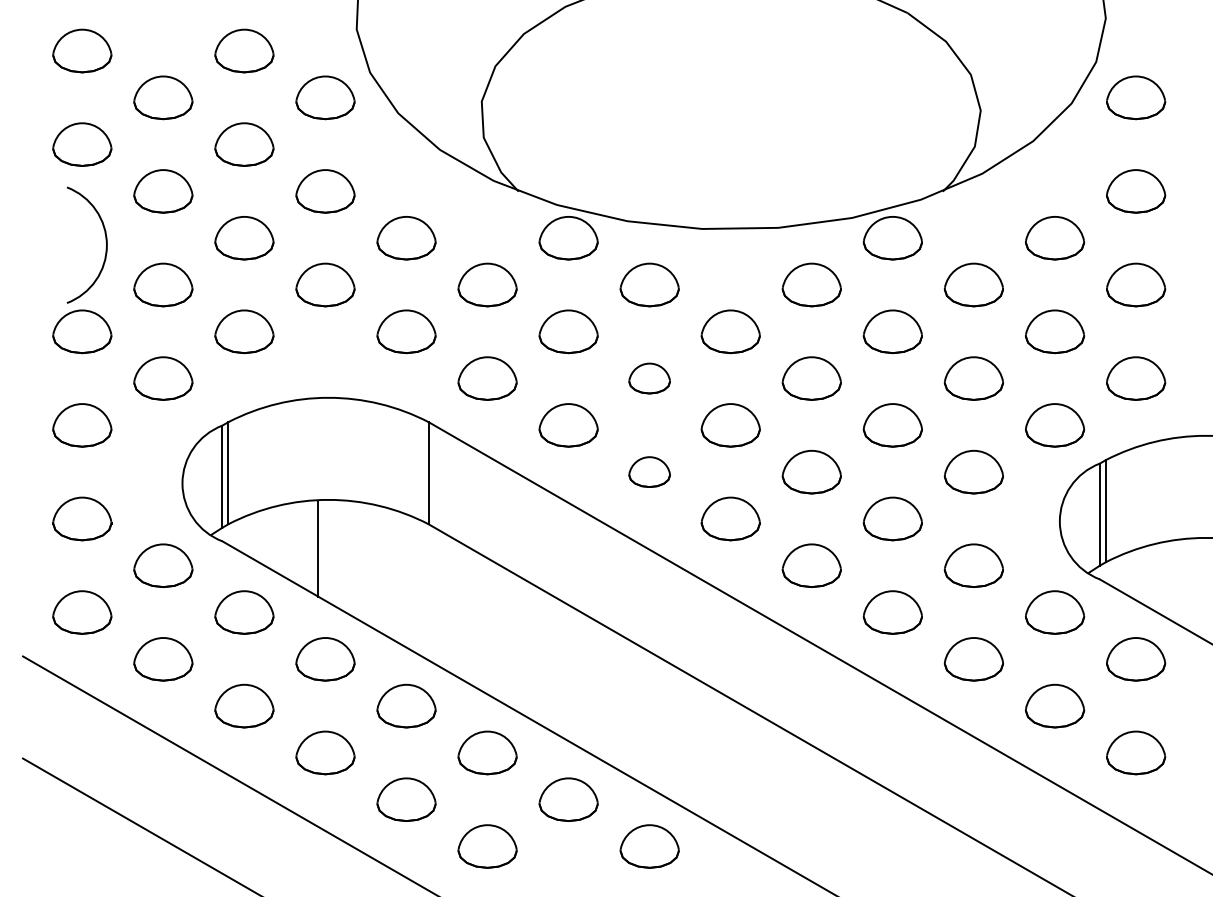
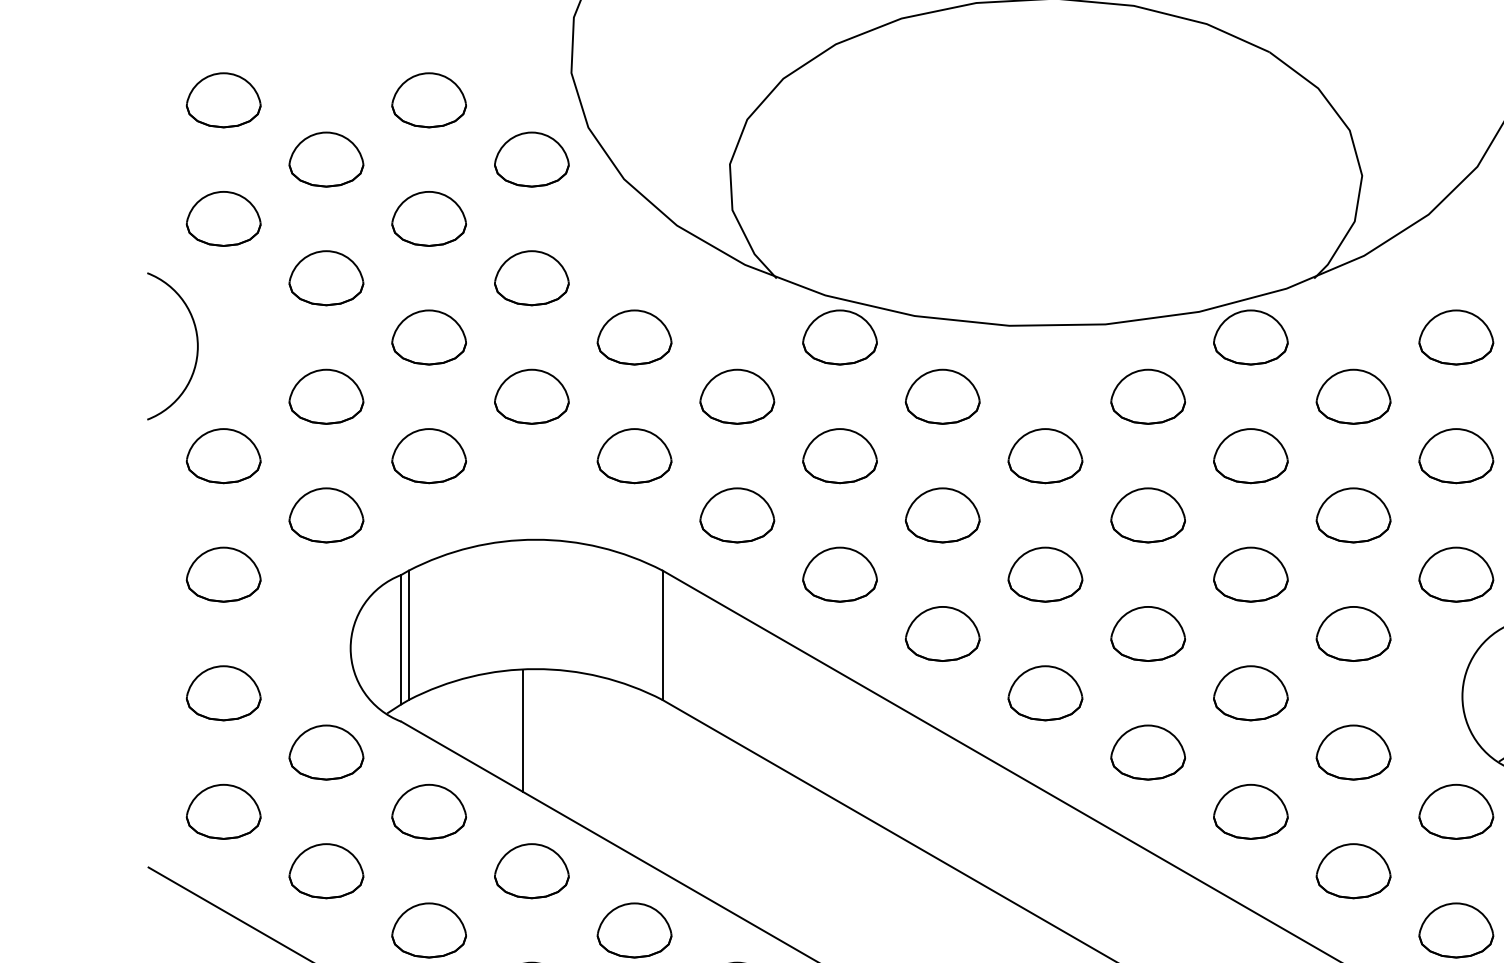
arc: (105, 241) -> (196, 341), moved
part: (649, 378) -> (942, 515), size x1.43
part: (649, 471) -> (942, 633), size x1.43

